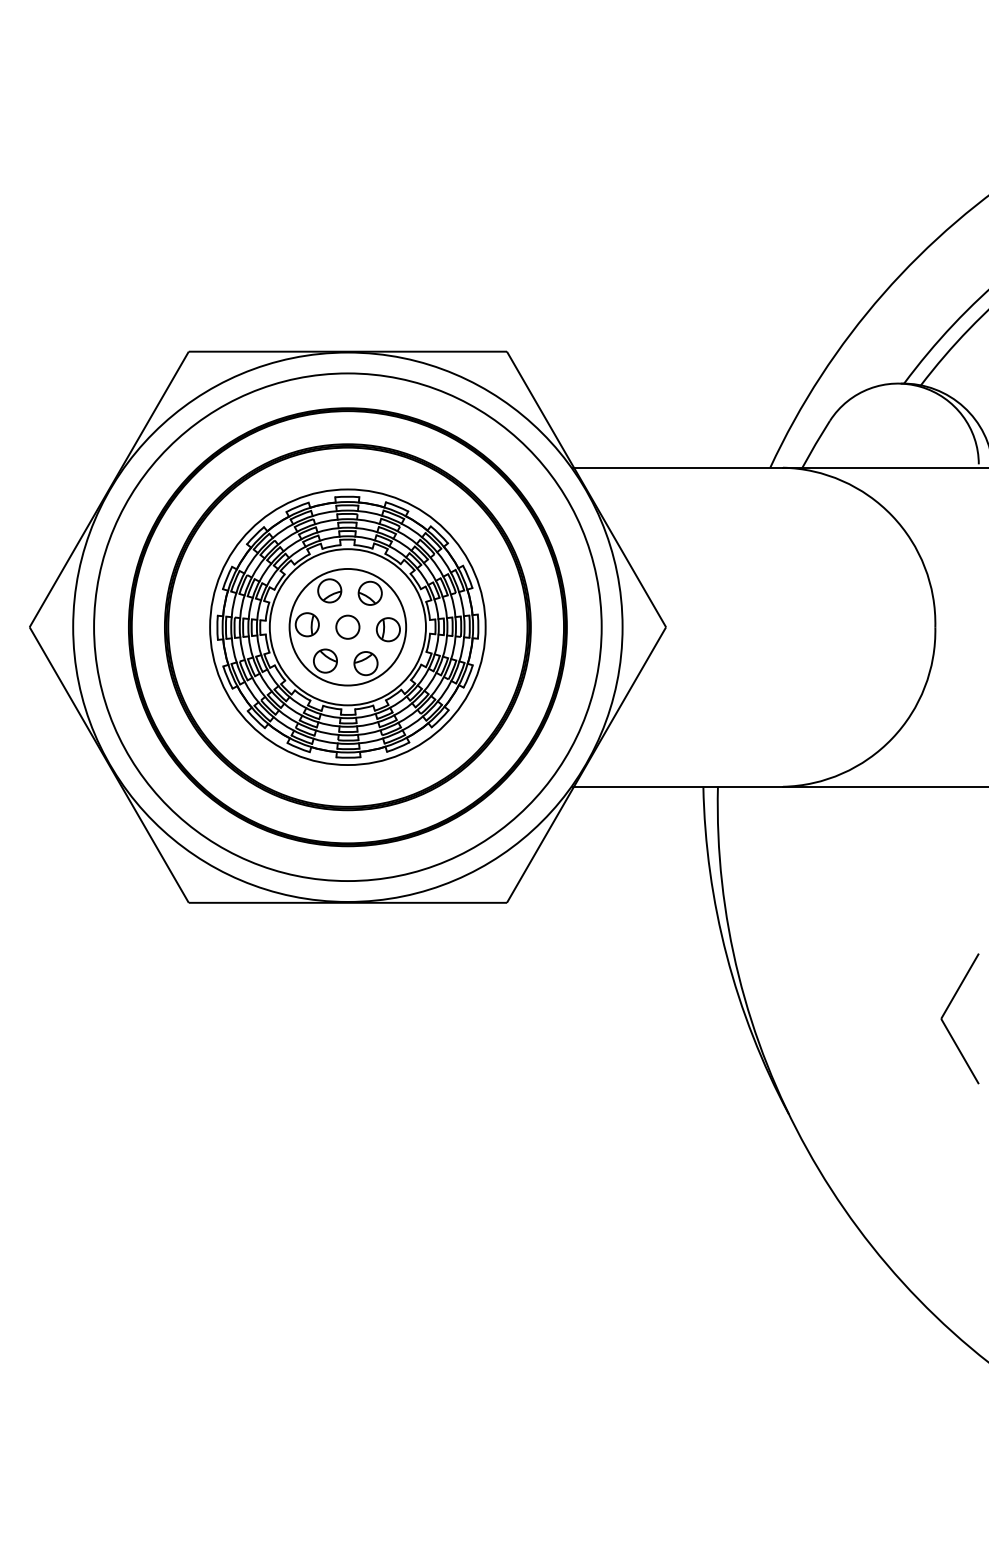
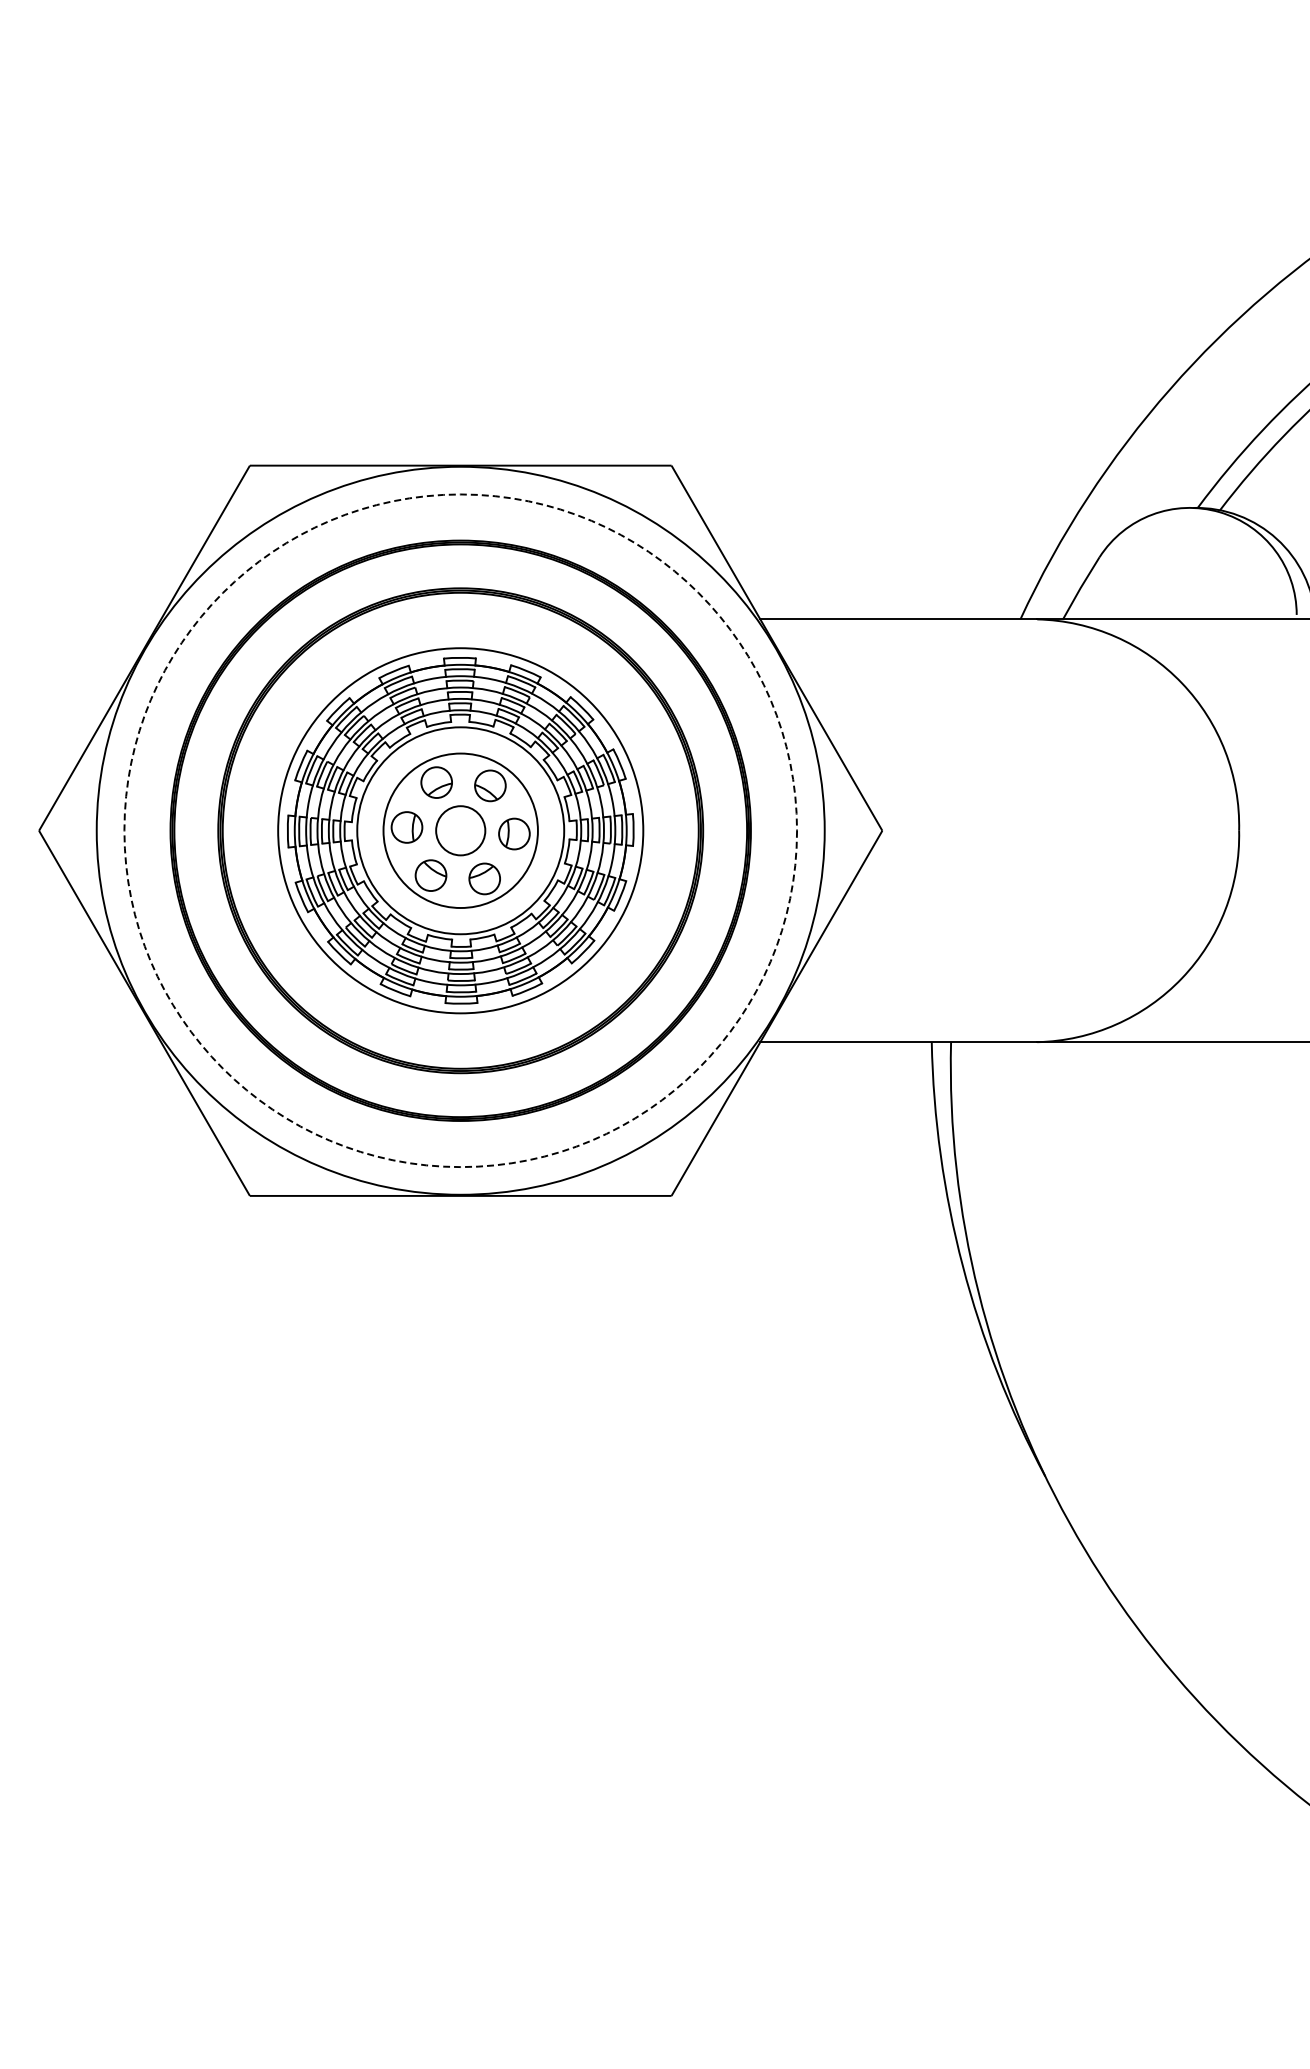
circle: (347, 627) -> (460, 830), size x1.6
circle: (347, 627) -> (460, 830), solid -> dashed
part: (946, 1011) -> (1253, 1340), removed

